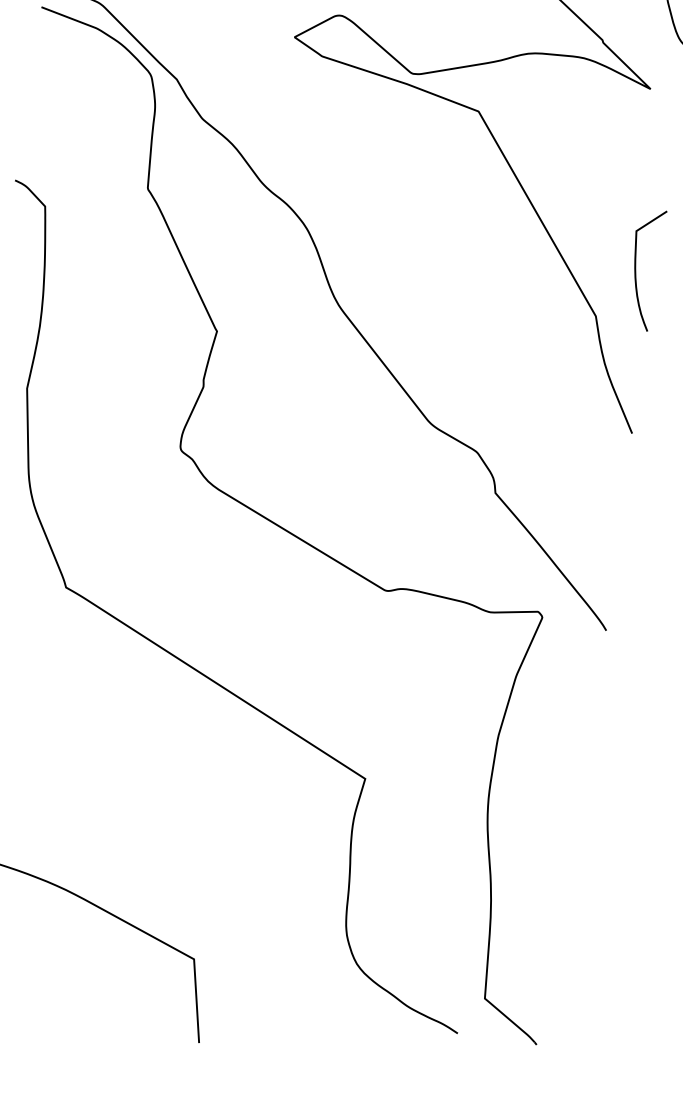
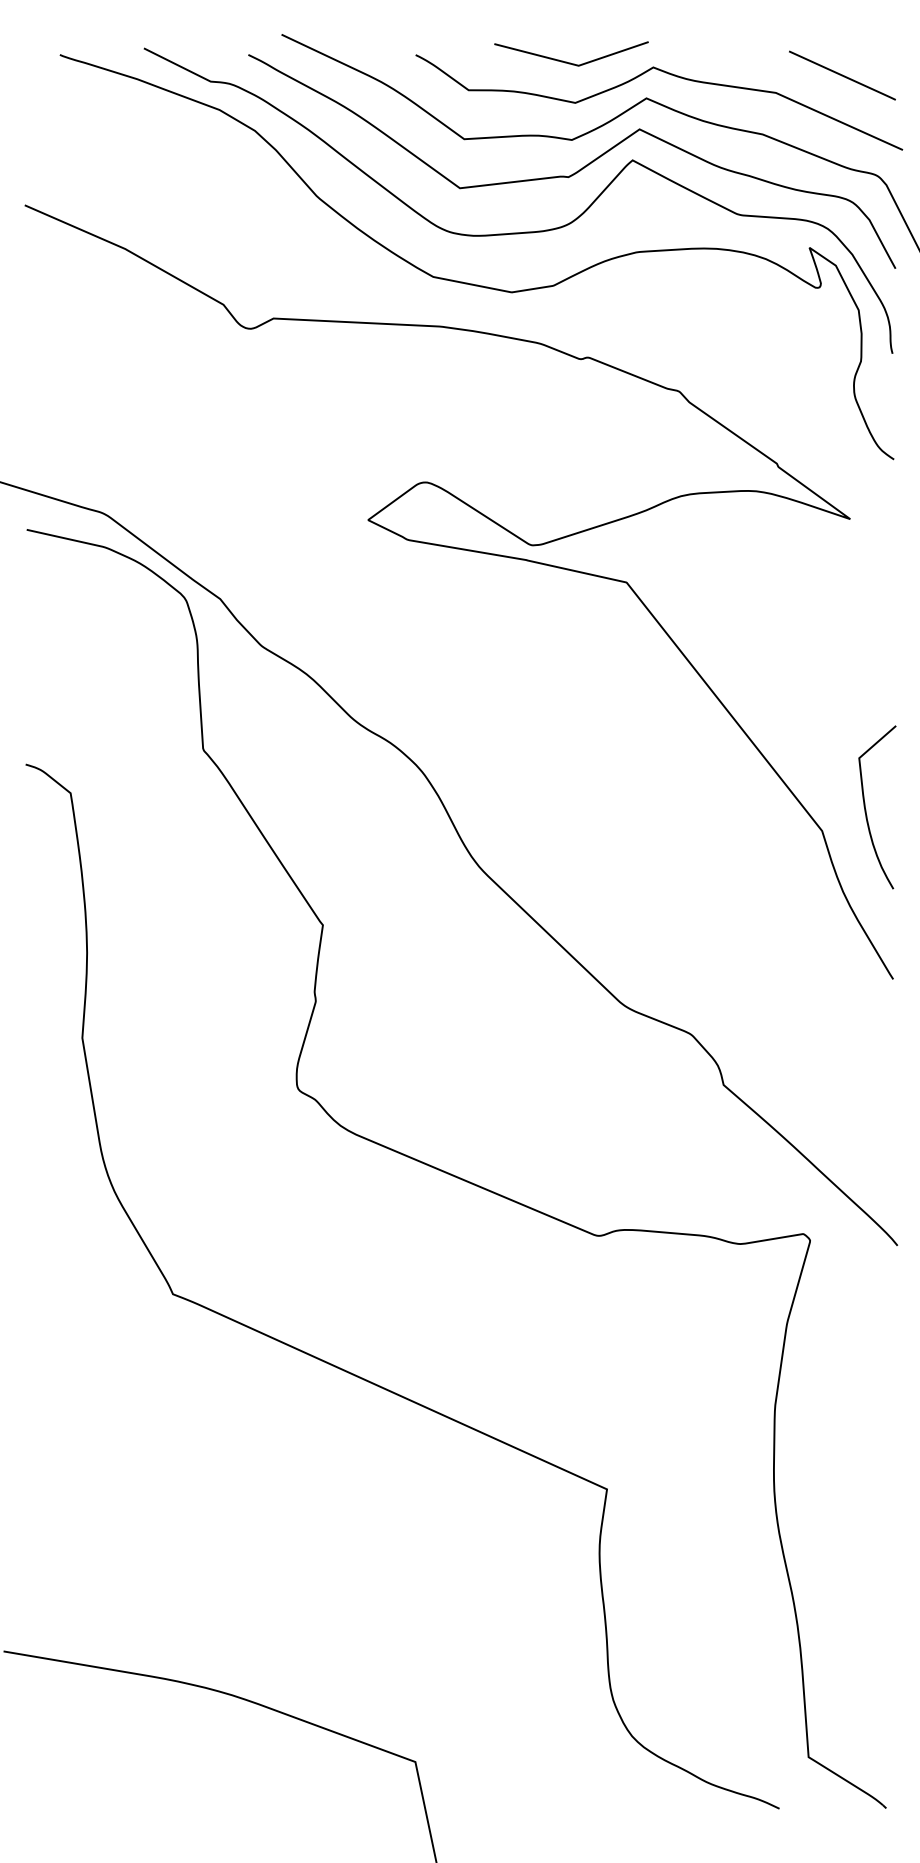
curve: (636, 269) -> (866, 809), moved

